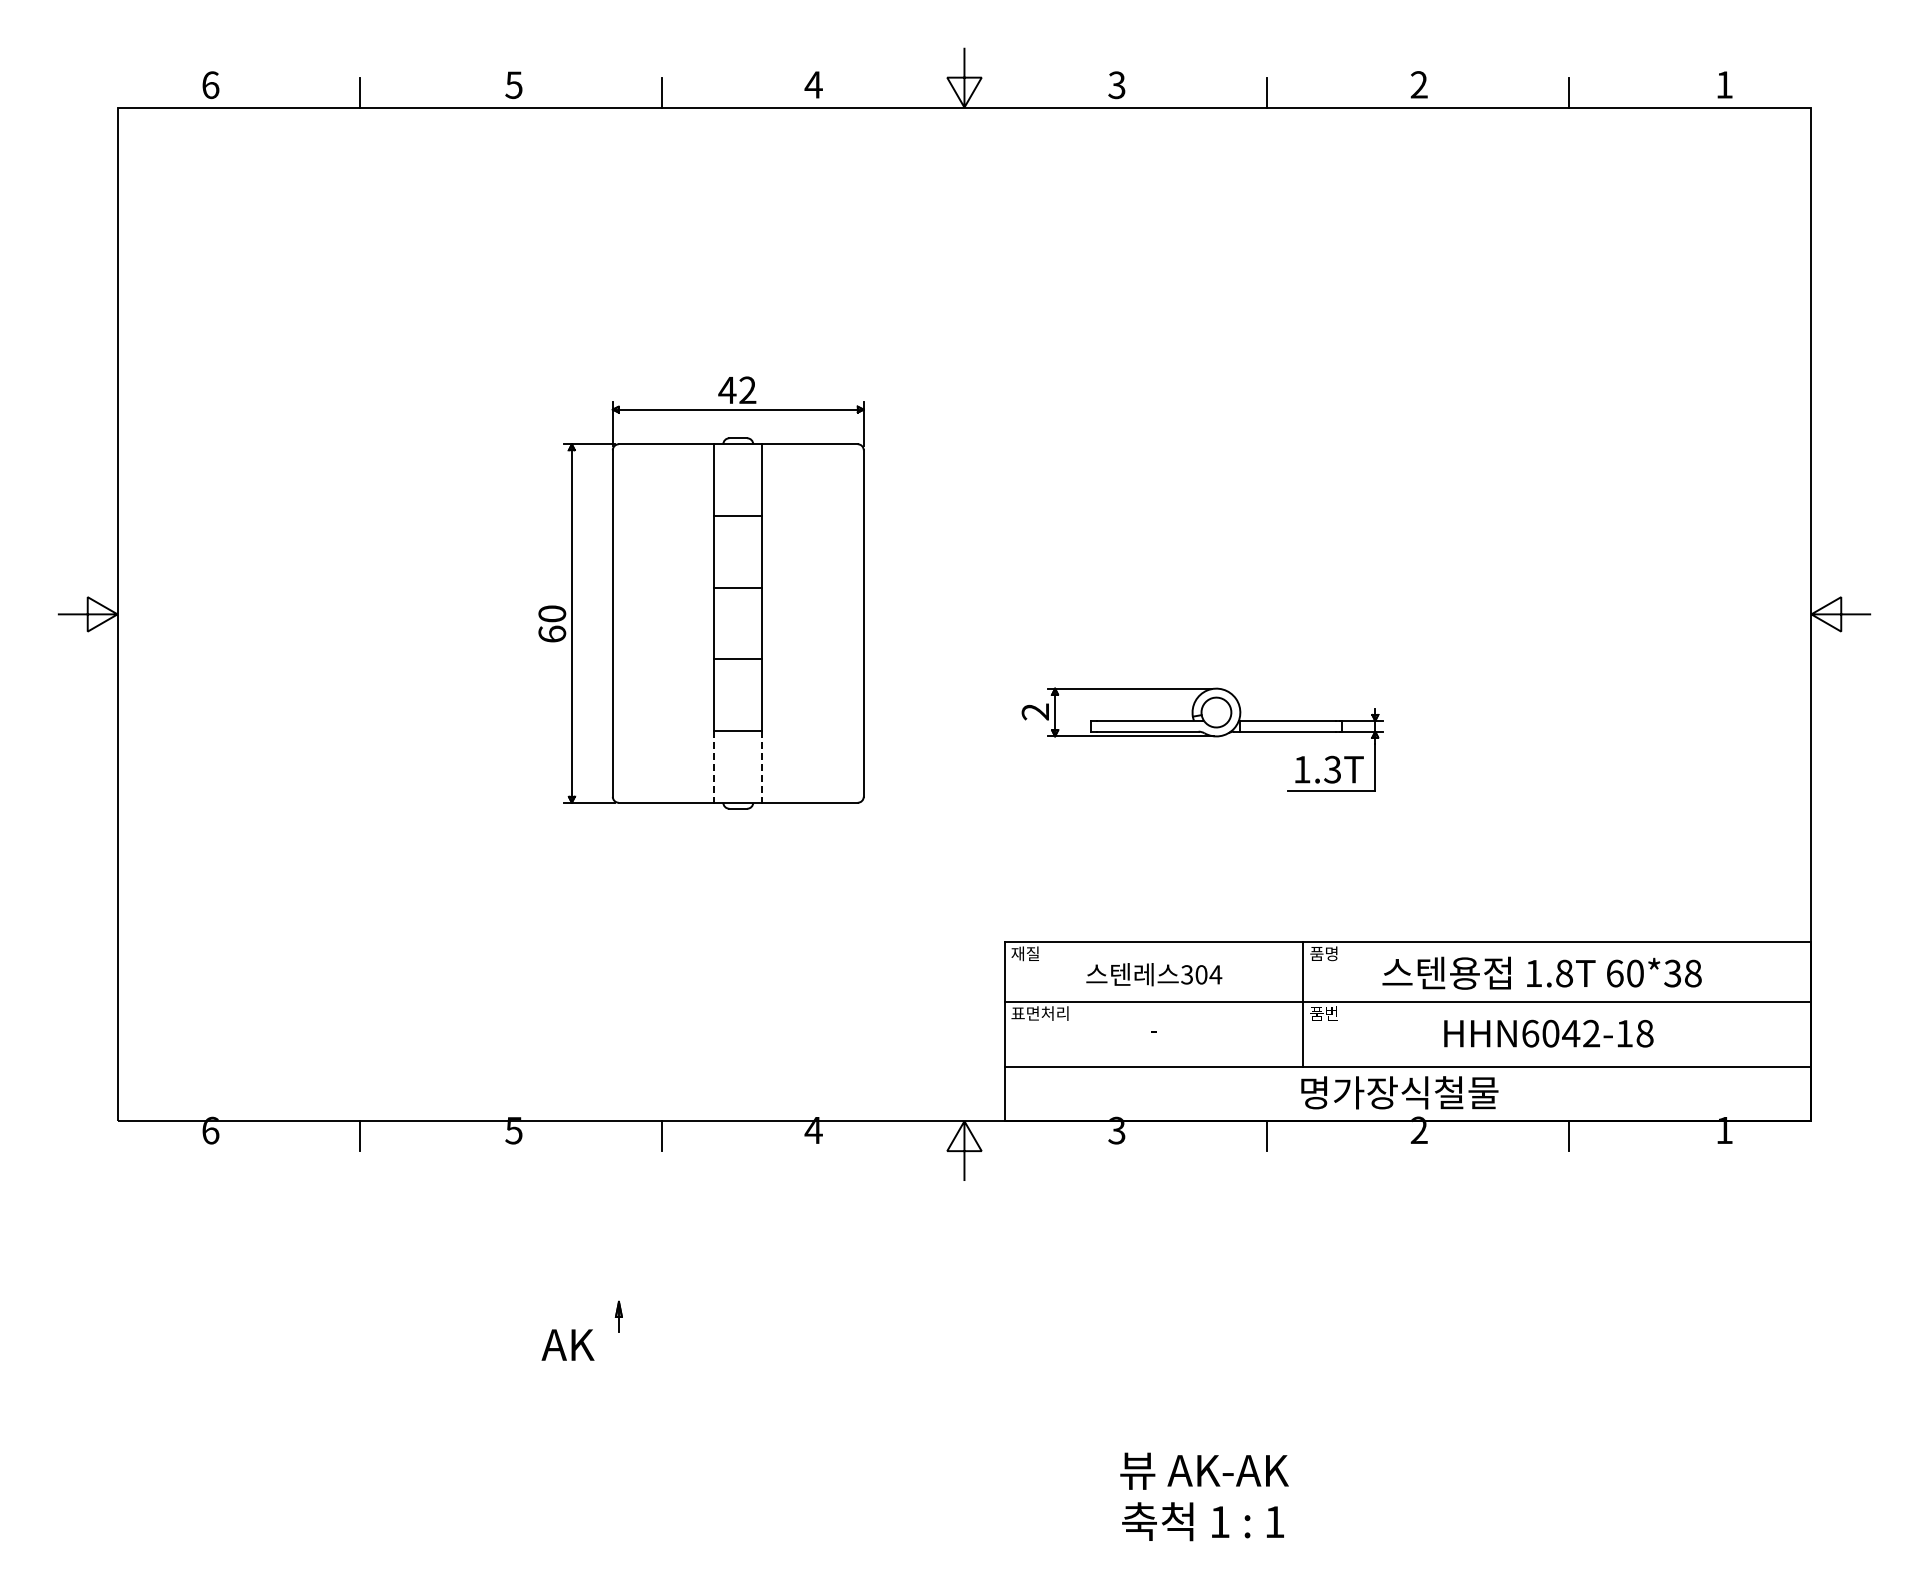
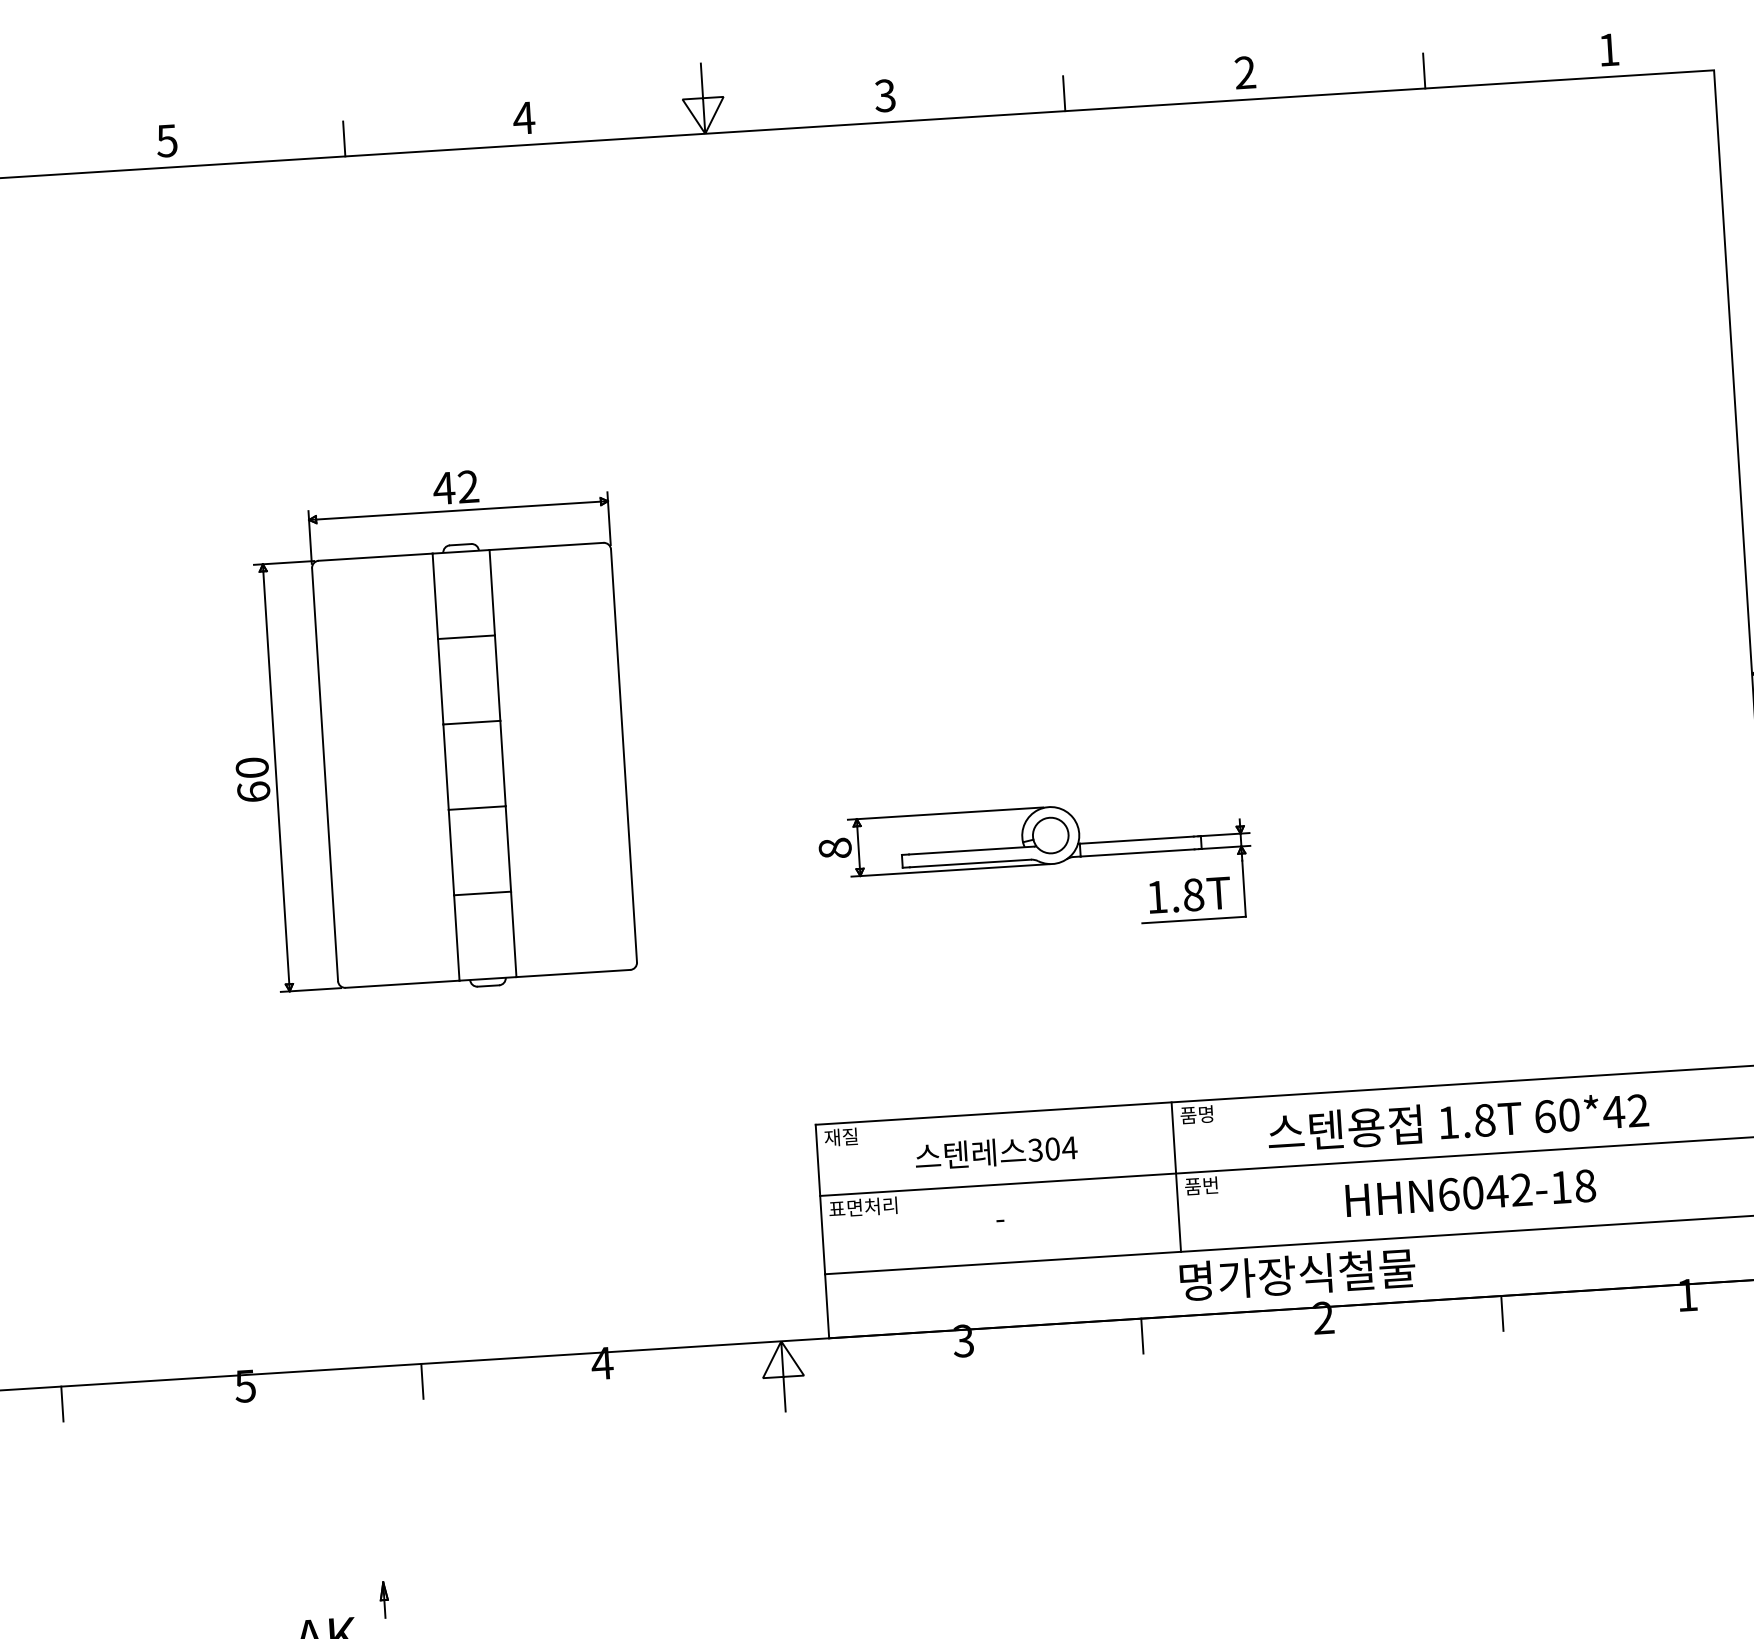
text: (1035, 711) -> (835, 847), 2 -> 8
line: (714, 766) -> (456, 937), dashed -> solid
line: (762, 766) -> (514, 933), dashed -> solid
text: (1332, 769) -> (1193, 894), 1.3T -> 1.8T
text: (1682, 973) -> (1625, 1111), 60*38 -> 60*42

